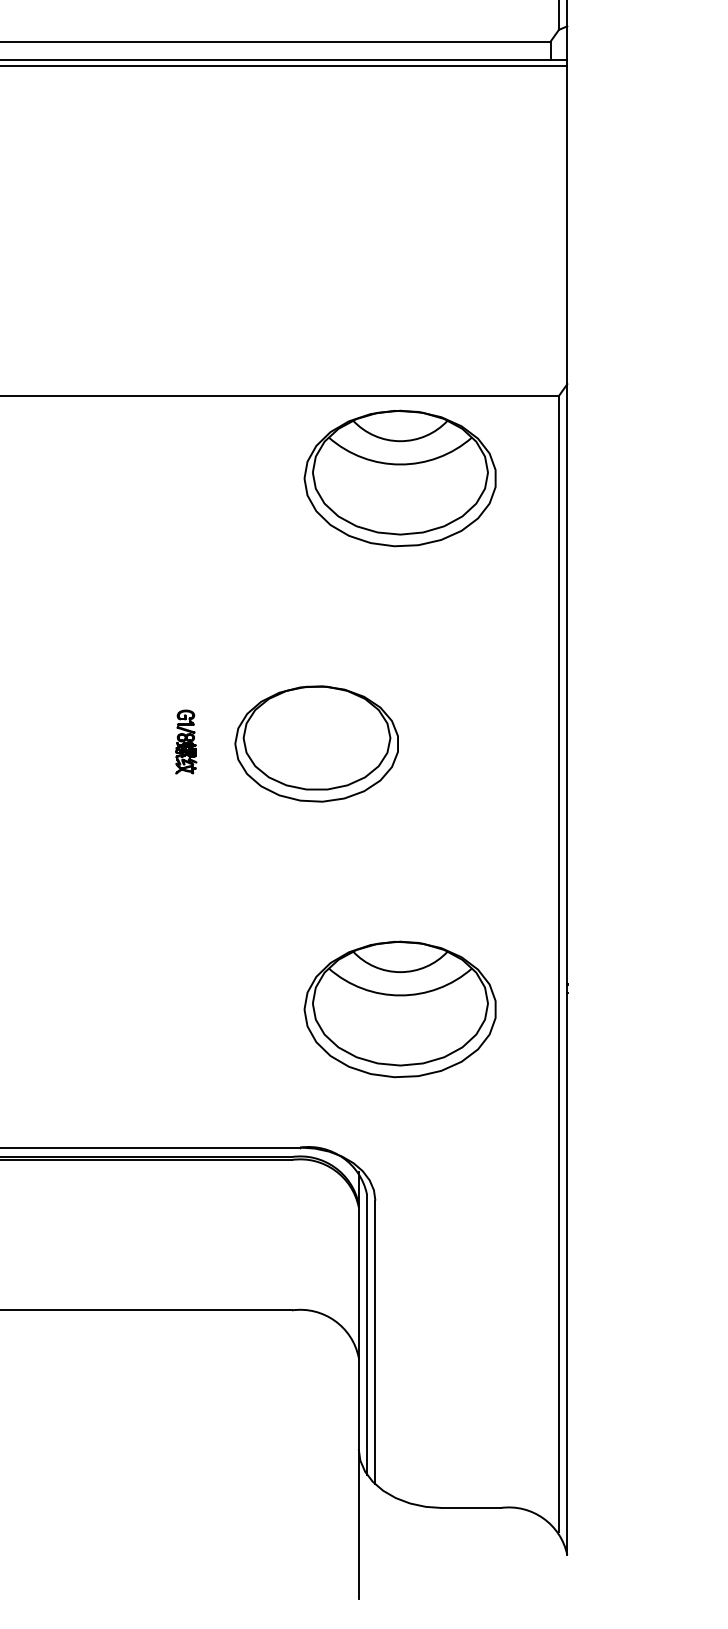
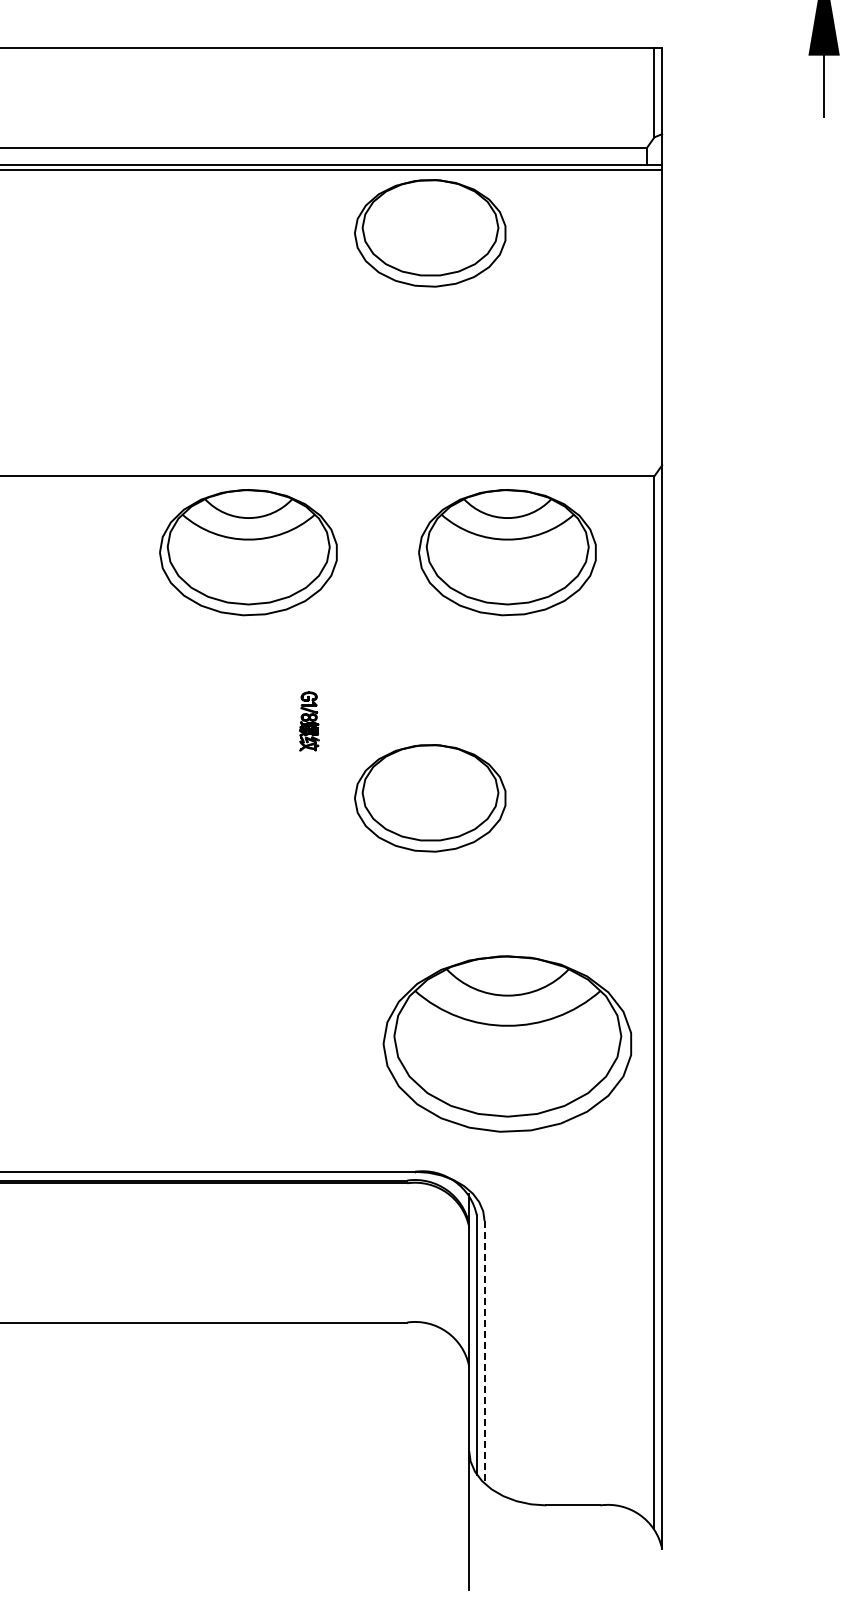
part: (316, 133) -> (430, 233), added
part: (120, 478) -> (248, 552), added
part: (186, 742) -> (309, 721), moved
part: (400, 1008) -> (507, 1043), size x1.4
line: (375, 1342) -> (484, 1352), solid -> dashed

